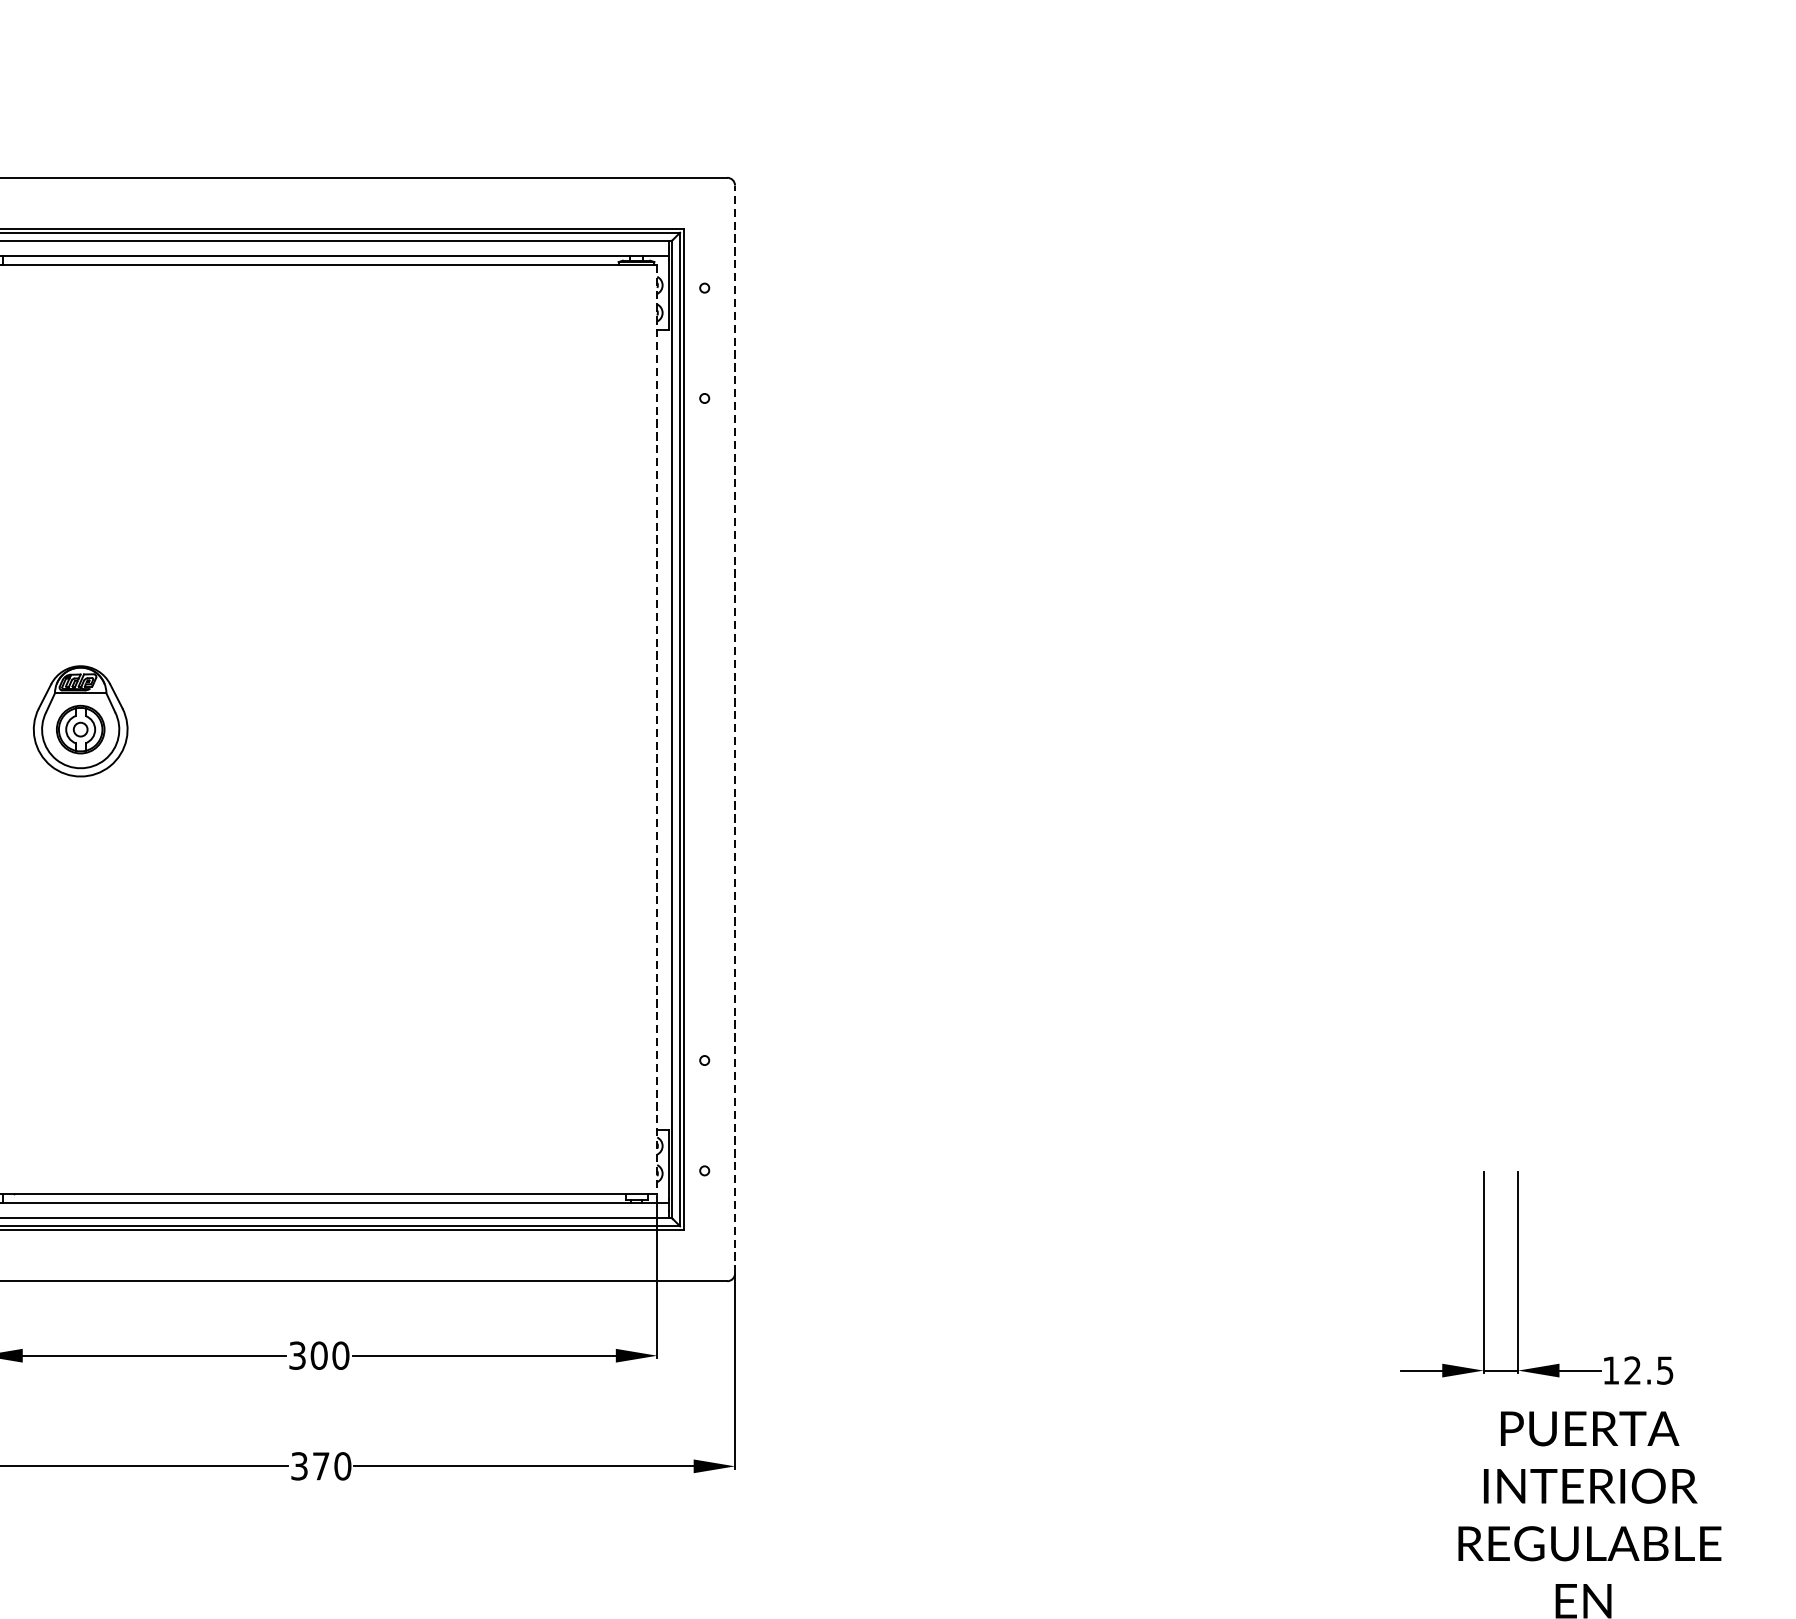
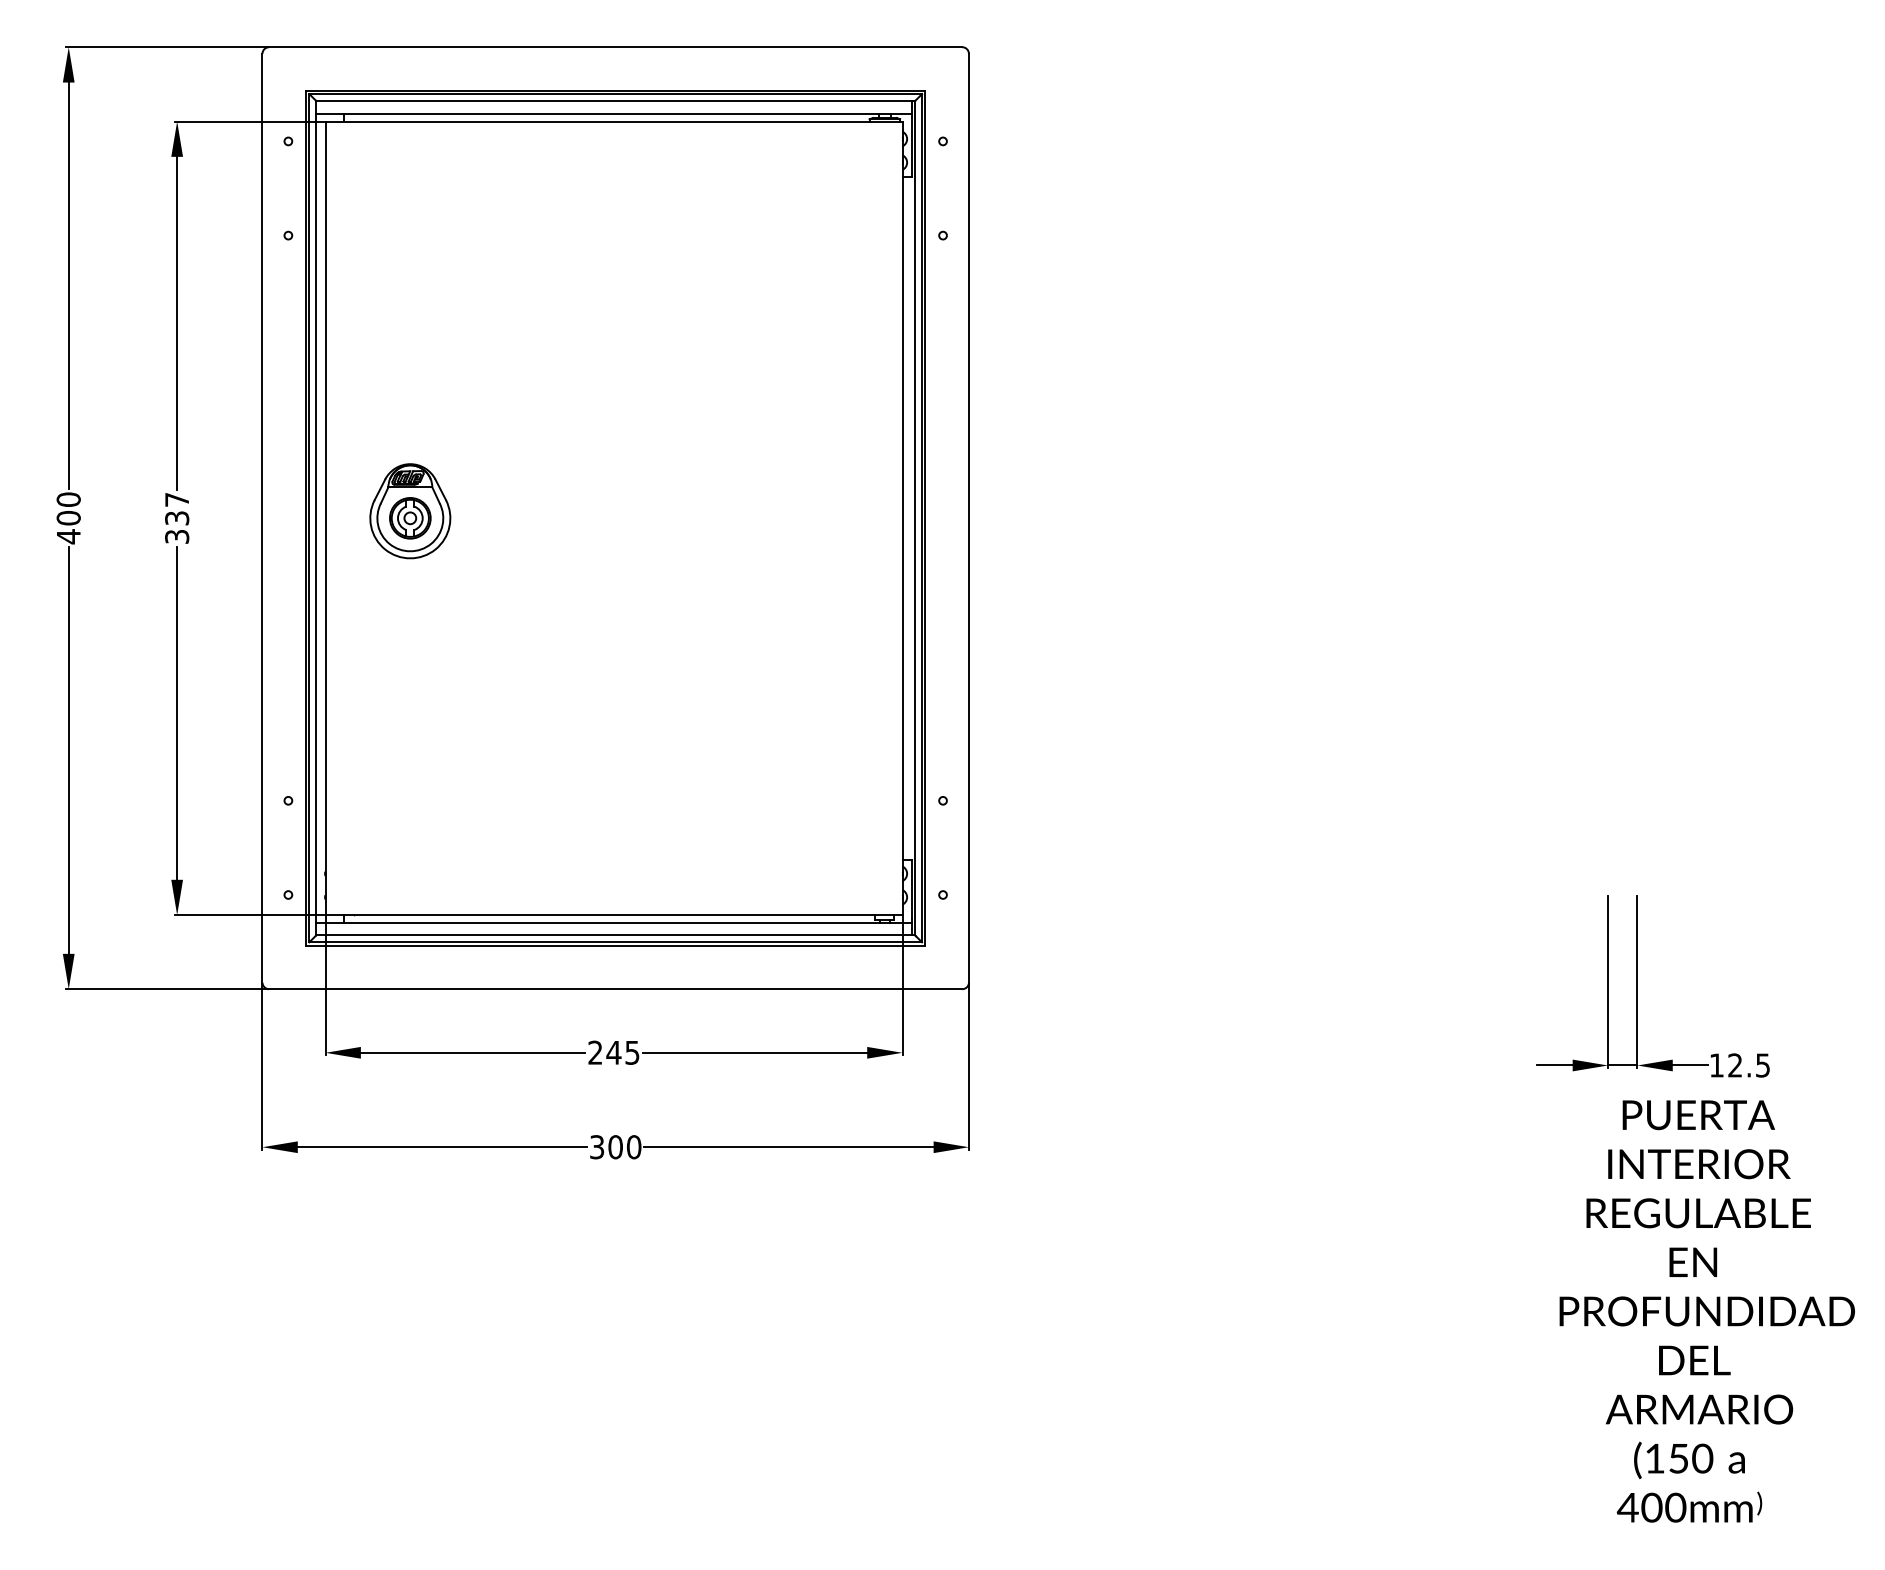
line: (734, 728) -> (968, 517), dashed -> solid
line: (657, 729) -> (902, 518), dashed -> solid
text: (318, 1355) -> (613, 1052), 300 -> 245
text: (321, 1466) -> (615, 1147), 370 -> 300

